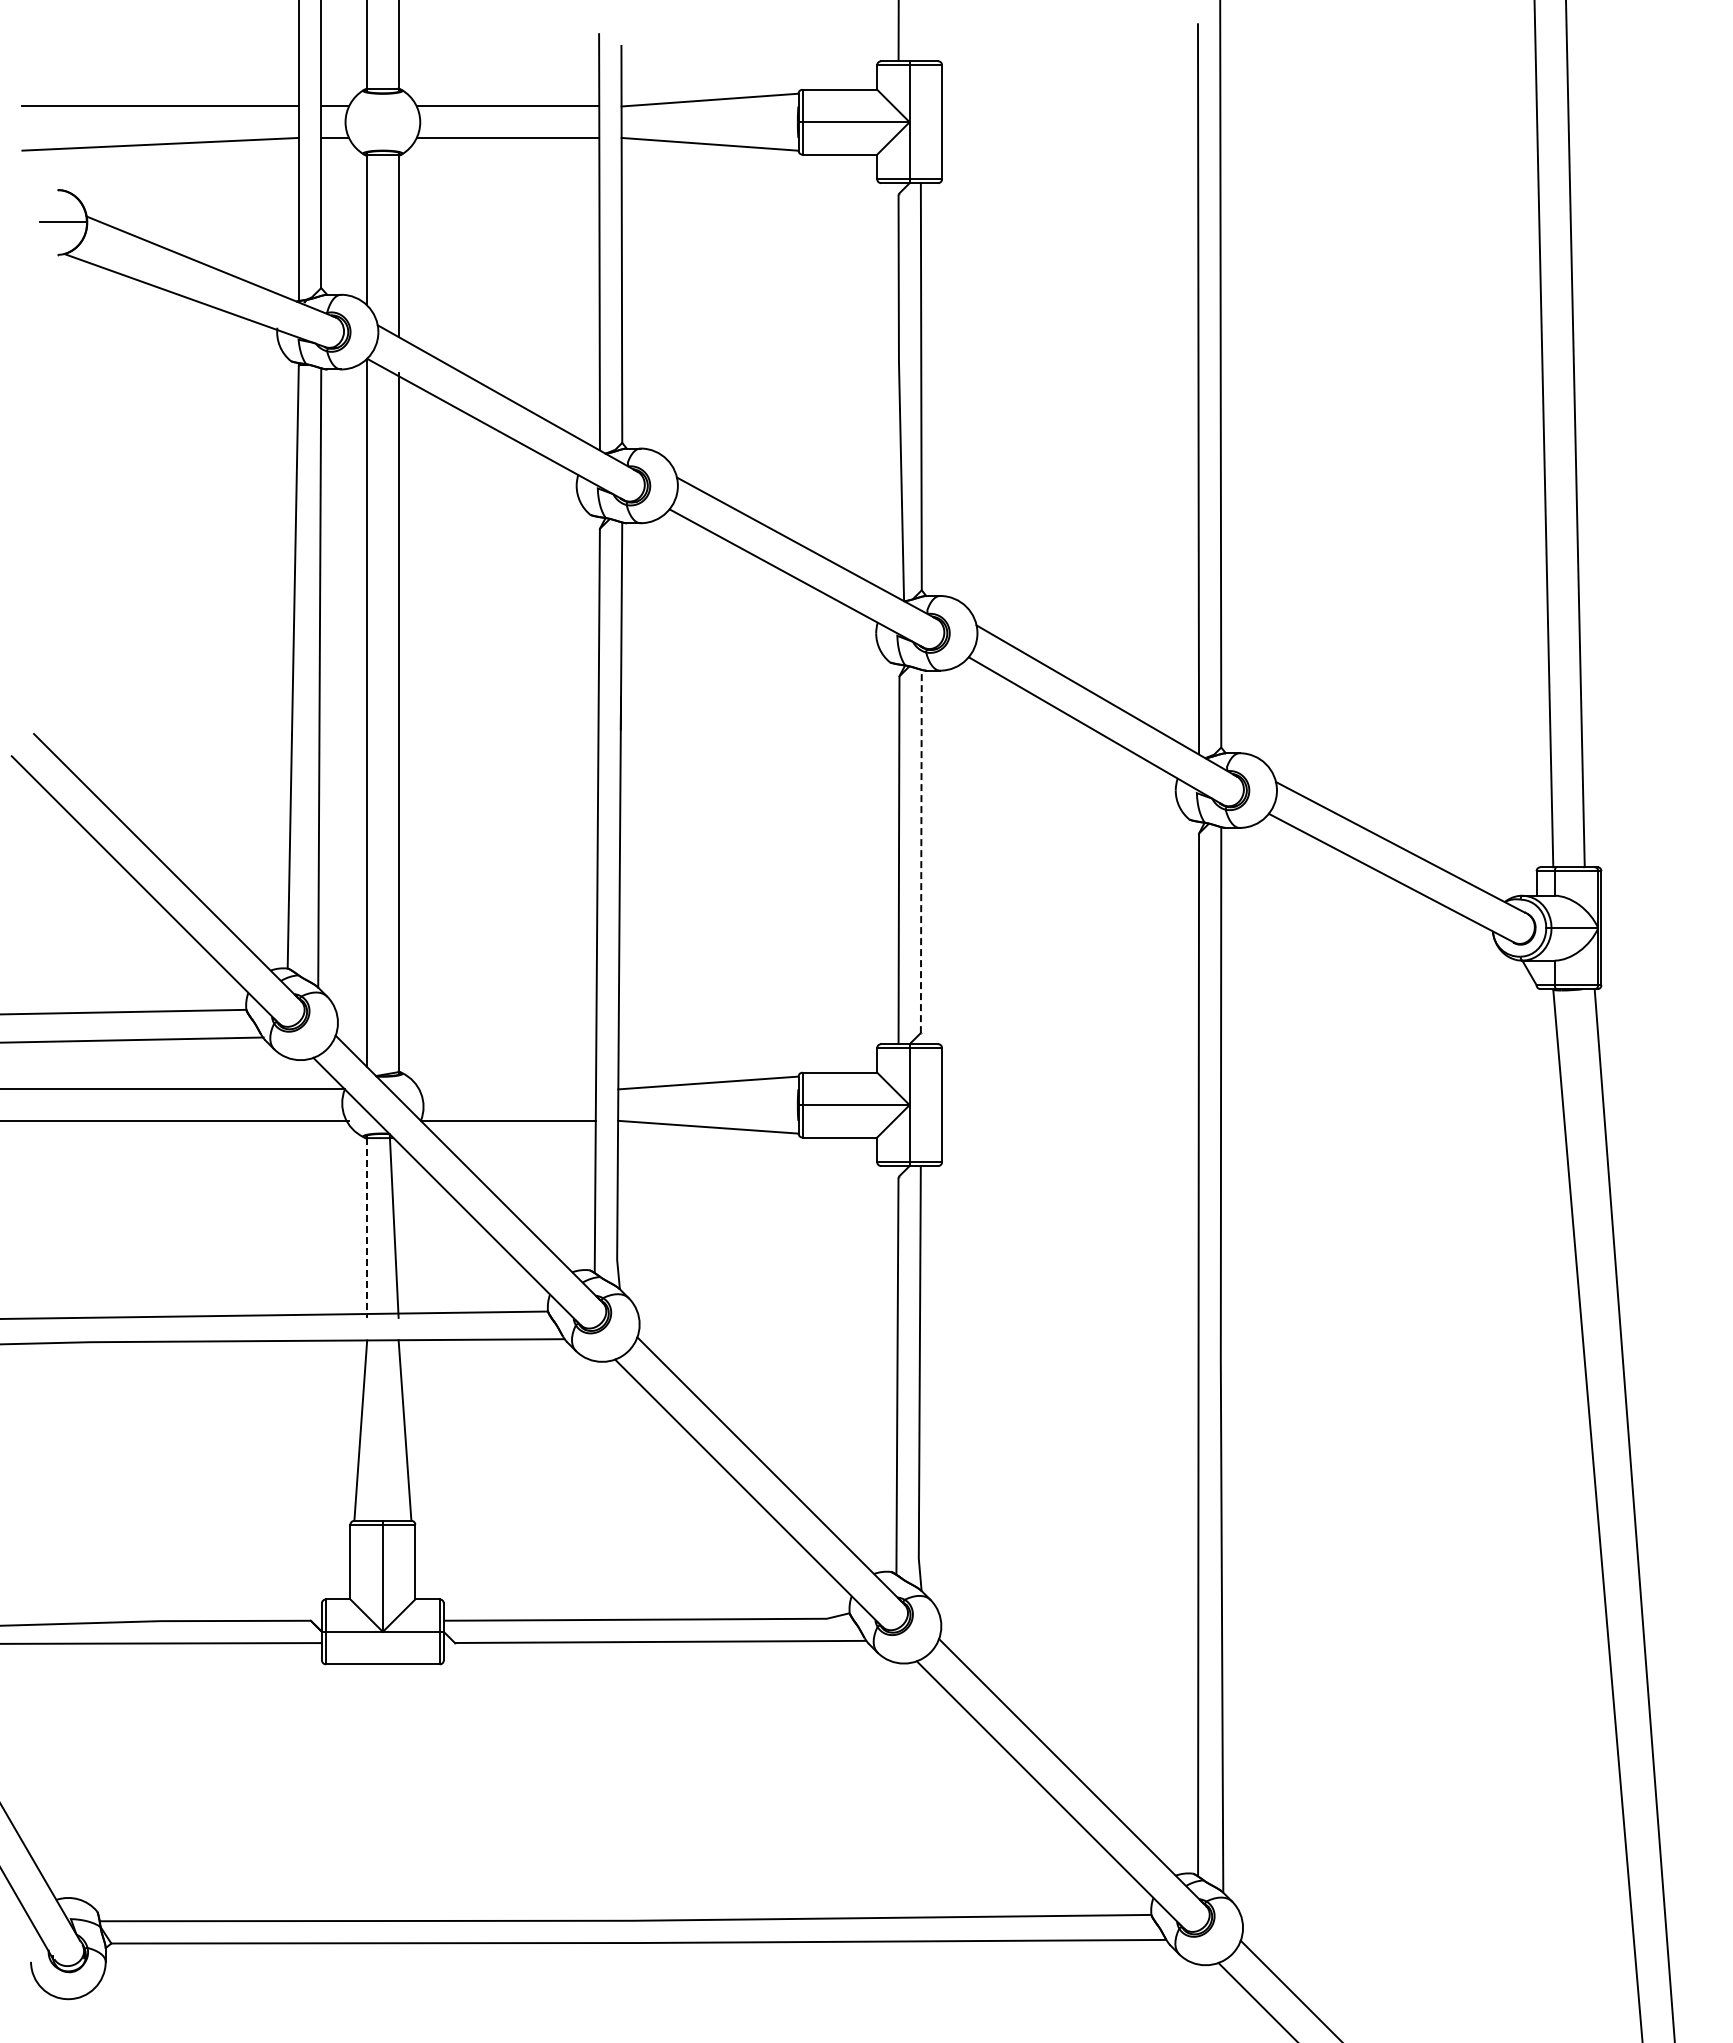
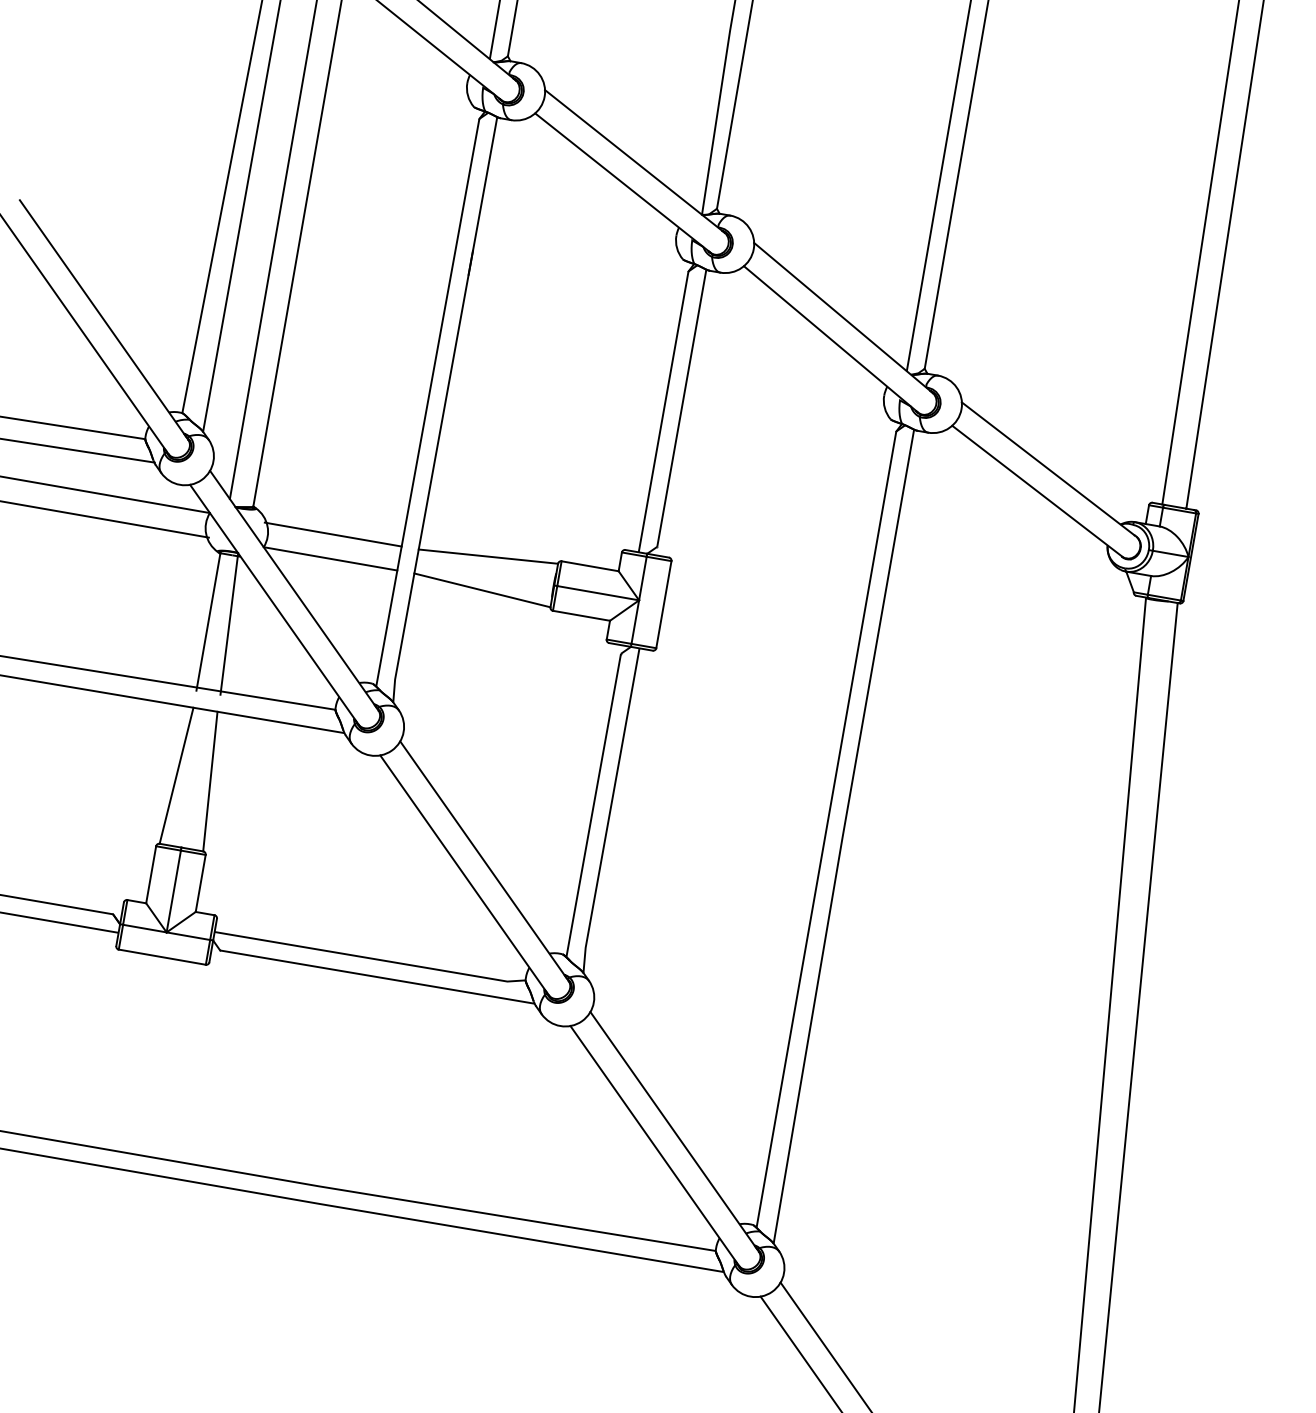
line: (921, 851) -> (681, 408), dashed -> solid
line: (506, 1089) -> (333, 534), added
line: (367, 1228) -> (208, 622), dashed -> solid

